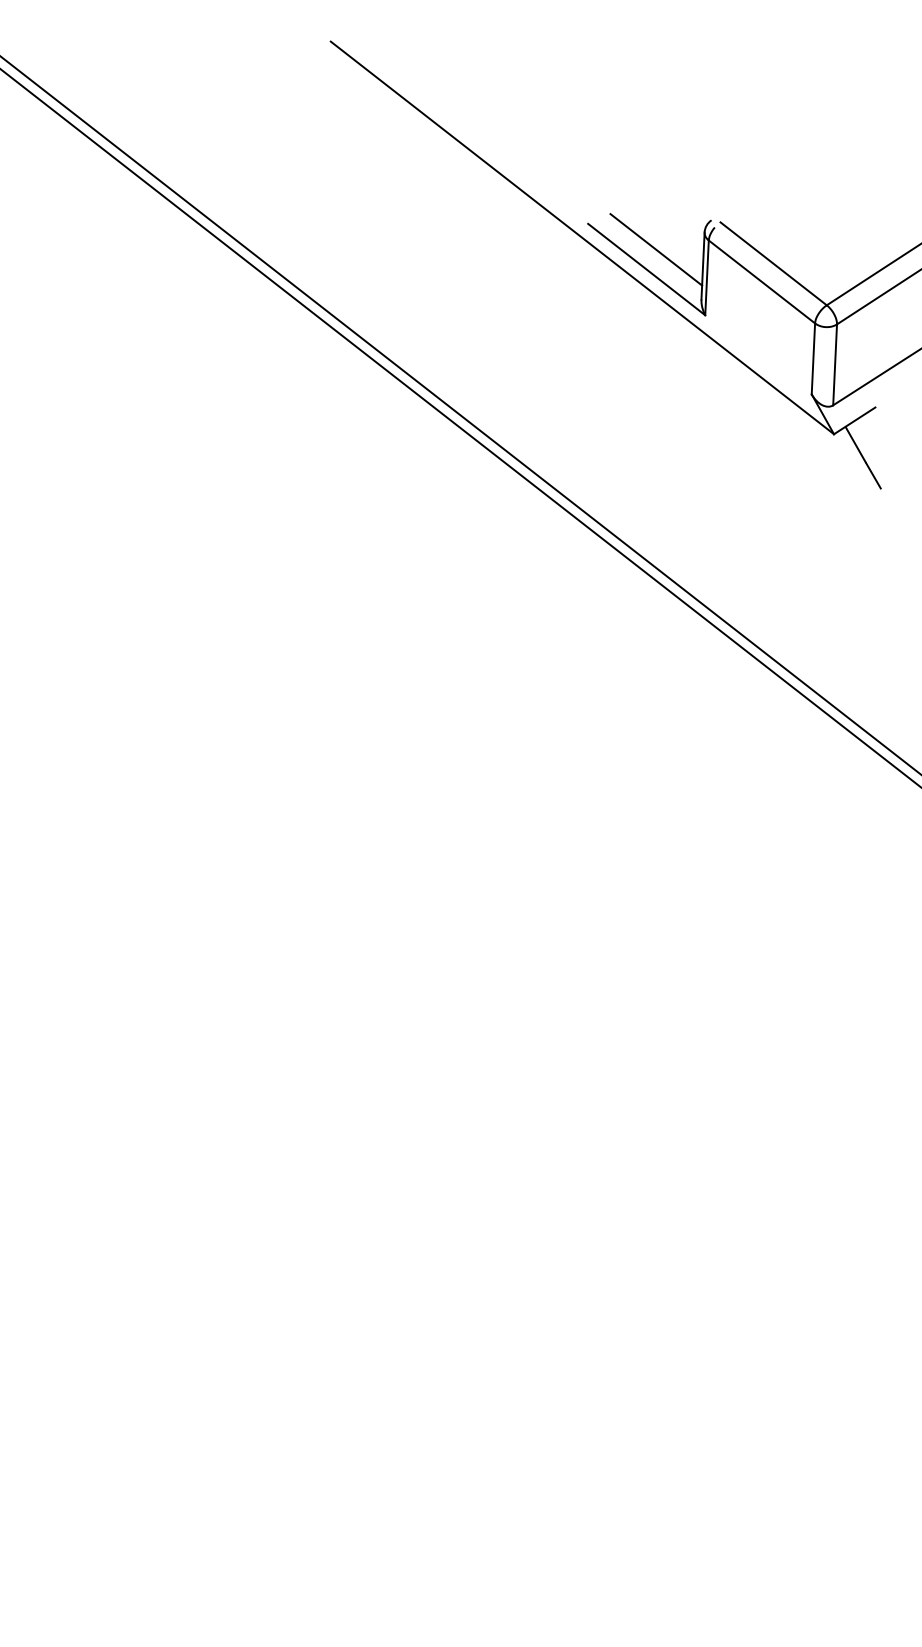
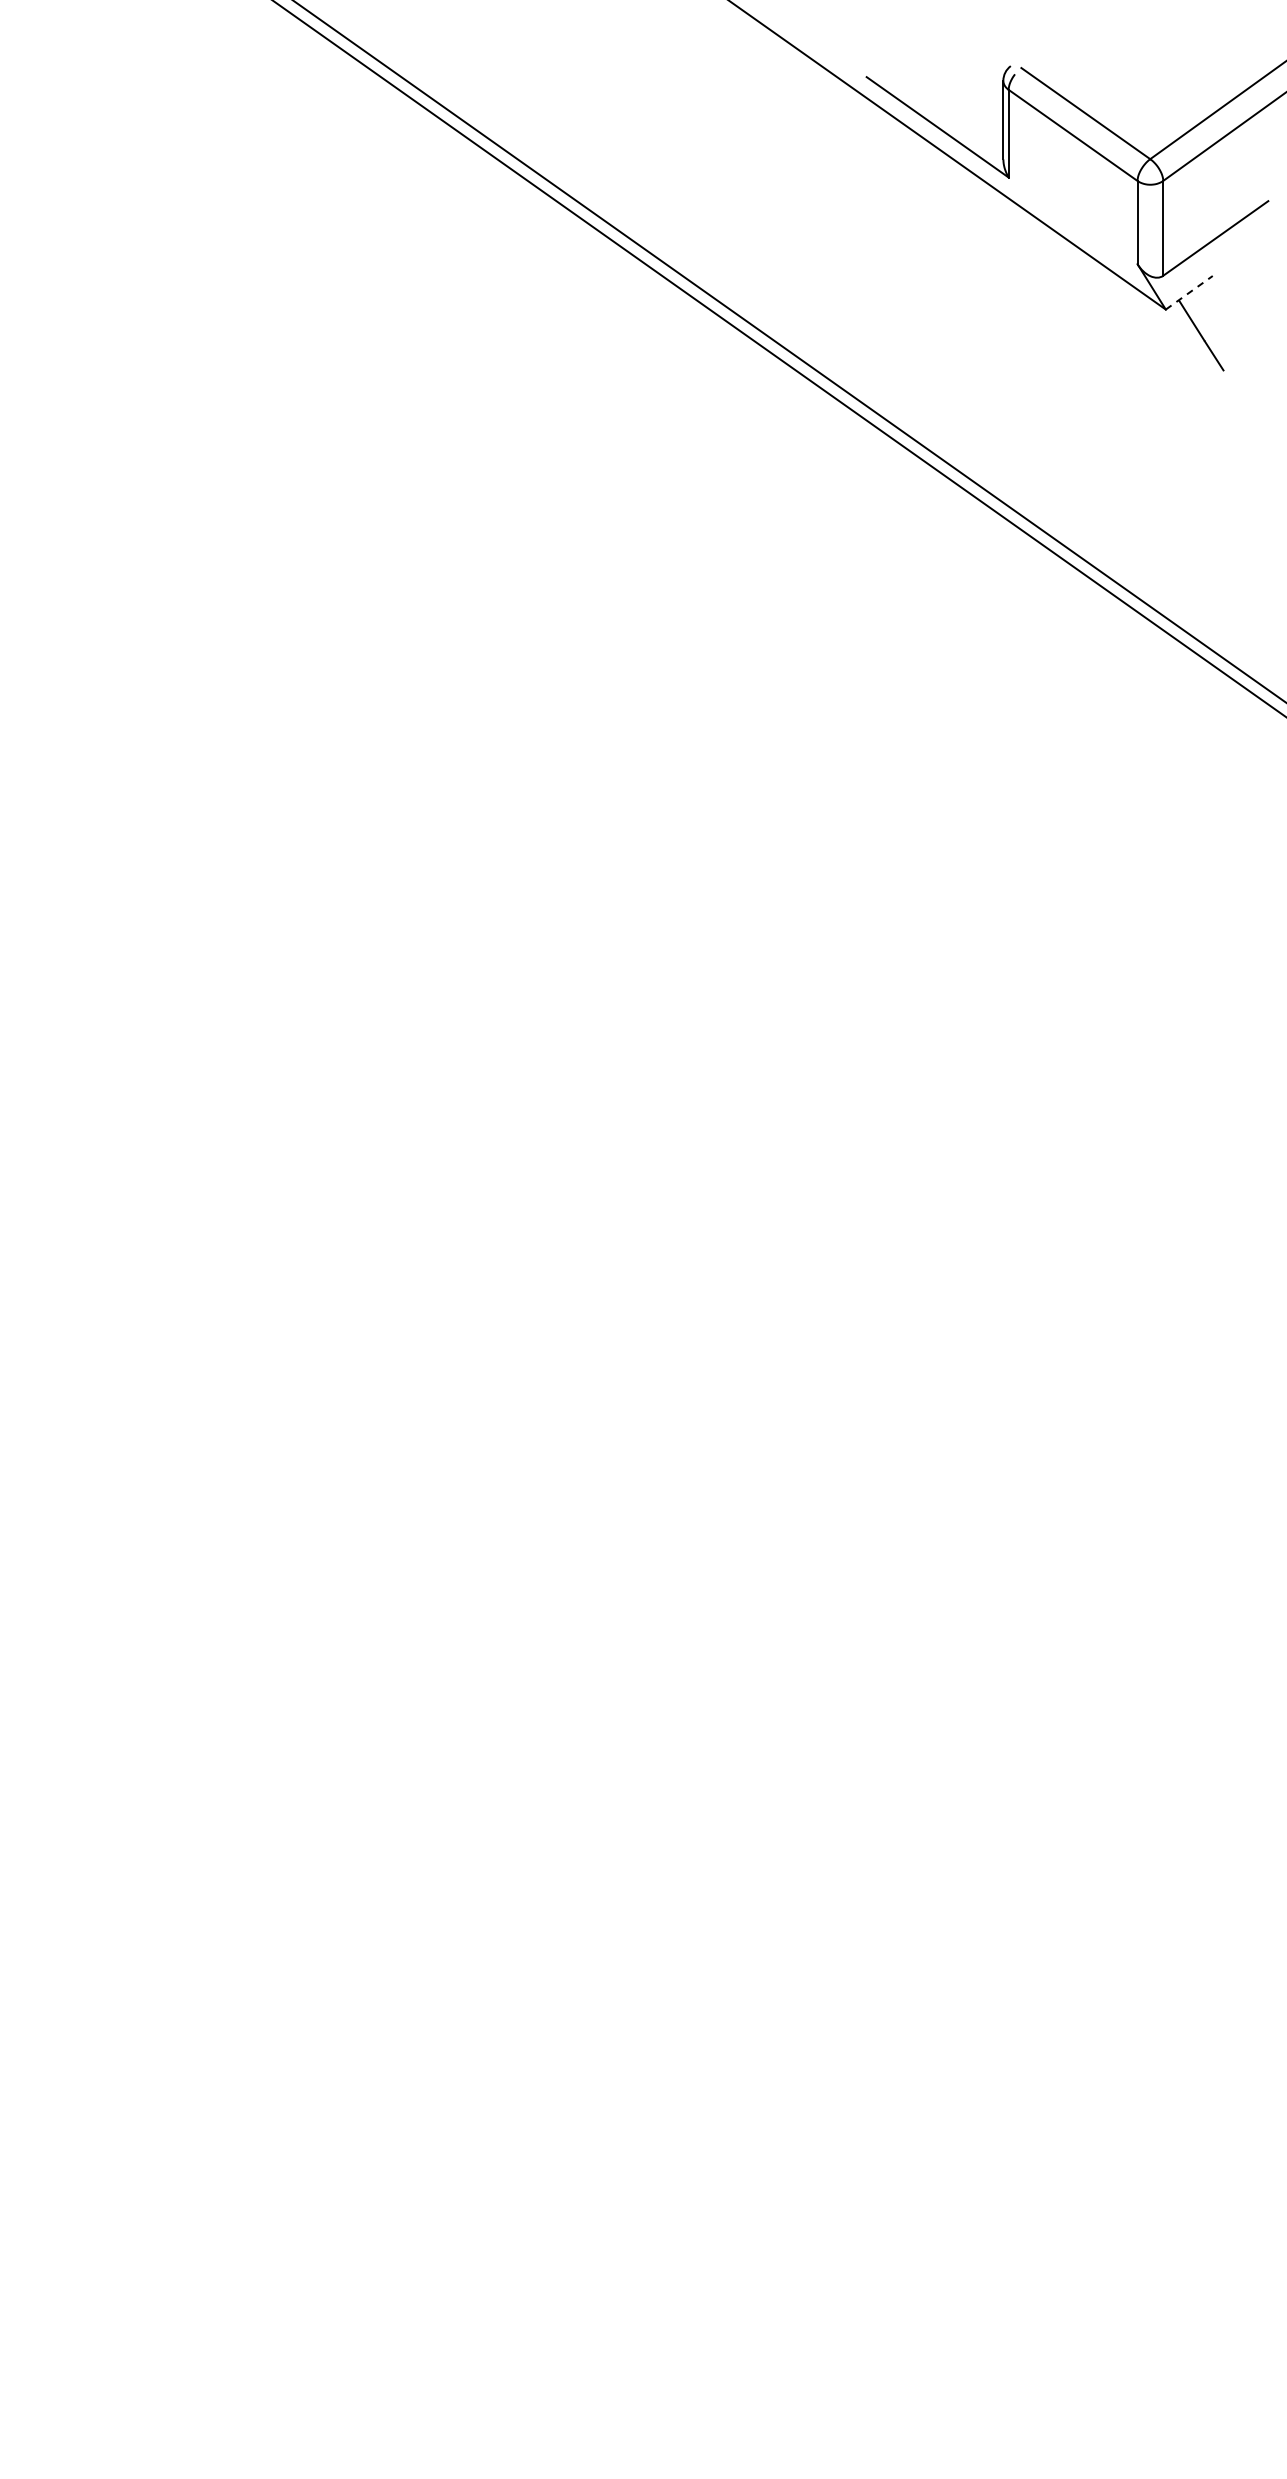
line: (656, 249) -> (947, 103), removed
line: (854, 420) -> (1189, 292), solid -> dashed

